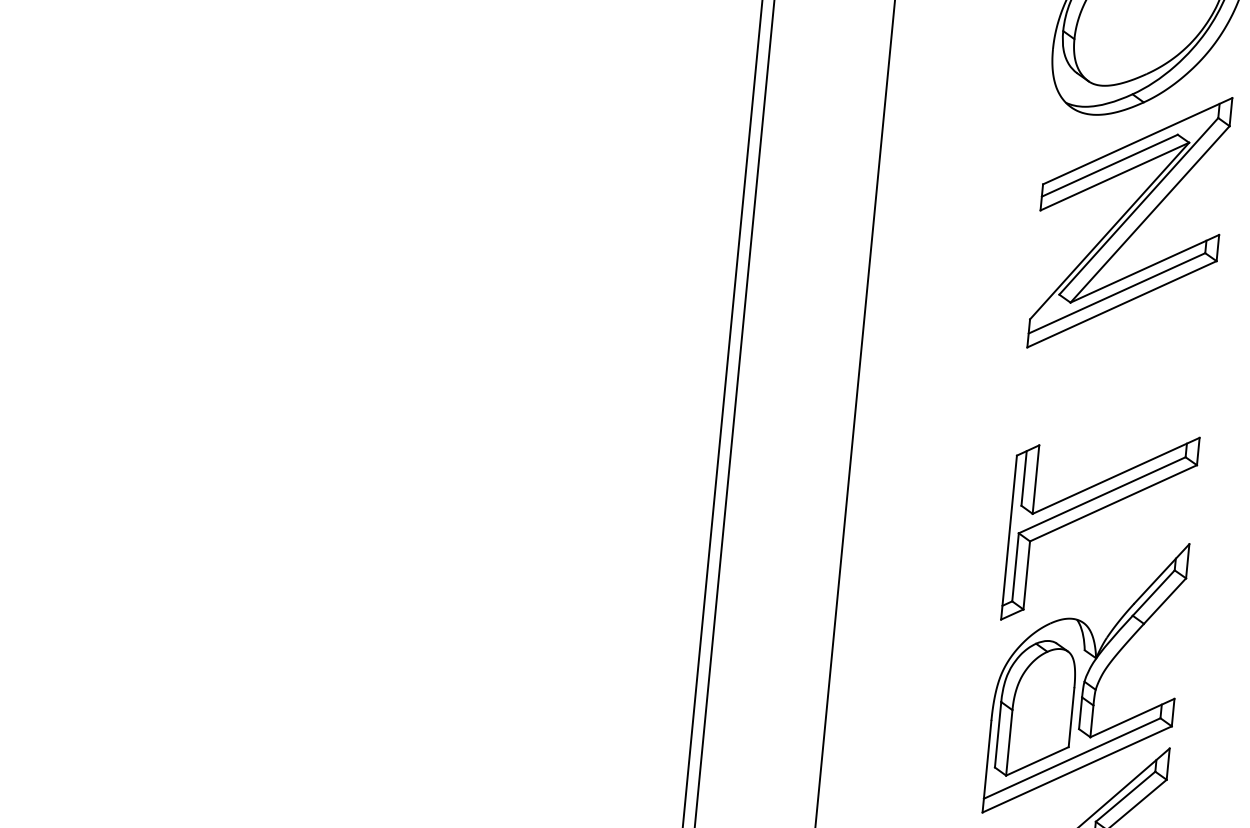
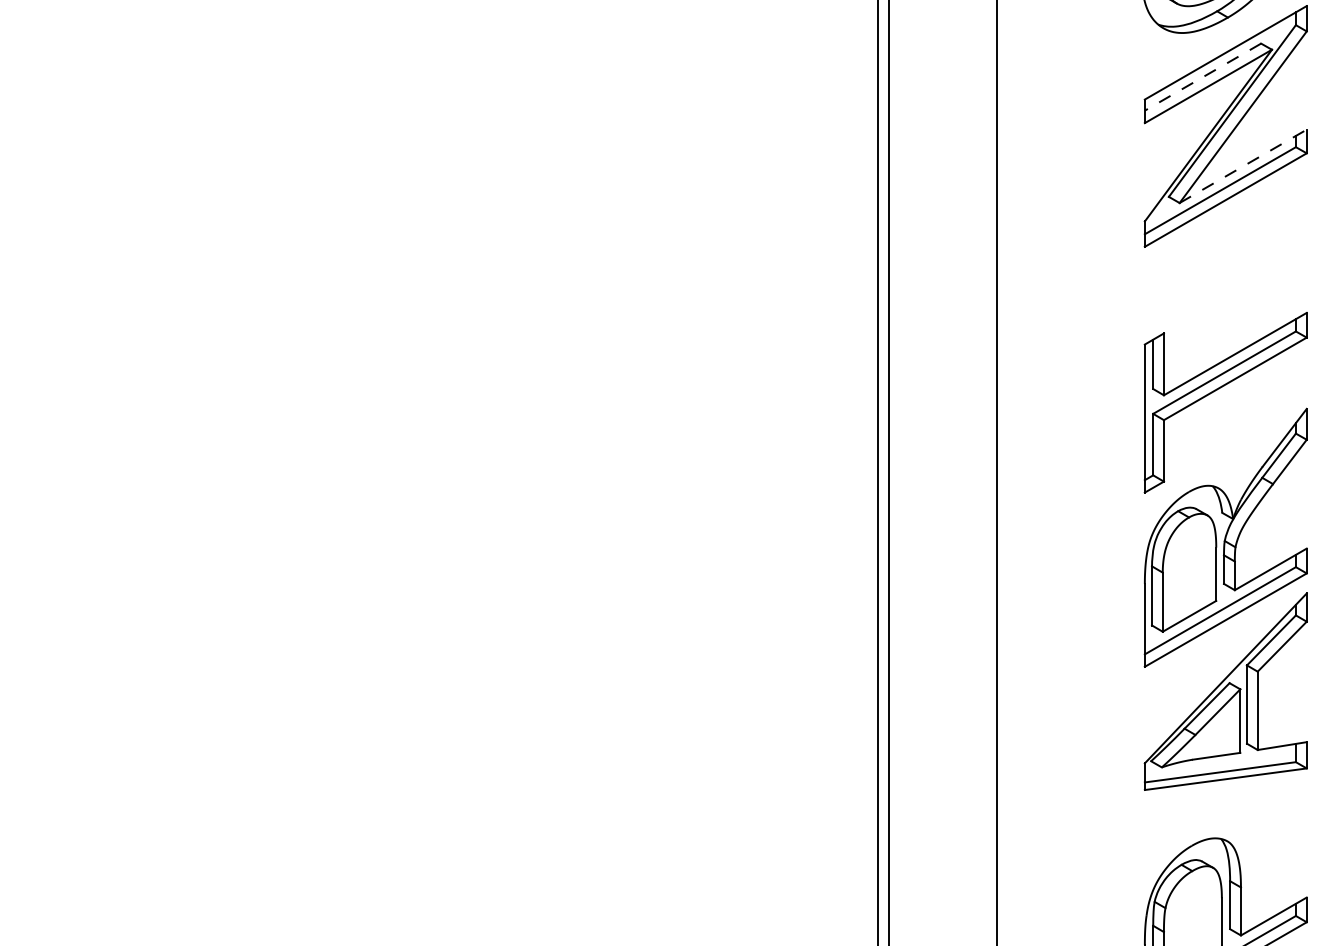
line: (1109, 166) -> (1202, 77), solid -> dashed
line: (1145, 268) -> (1243, 166), solid -> dashed

